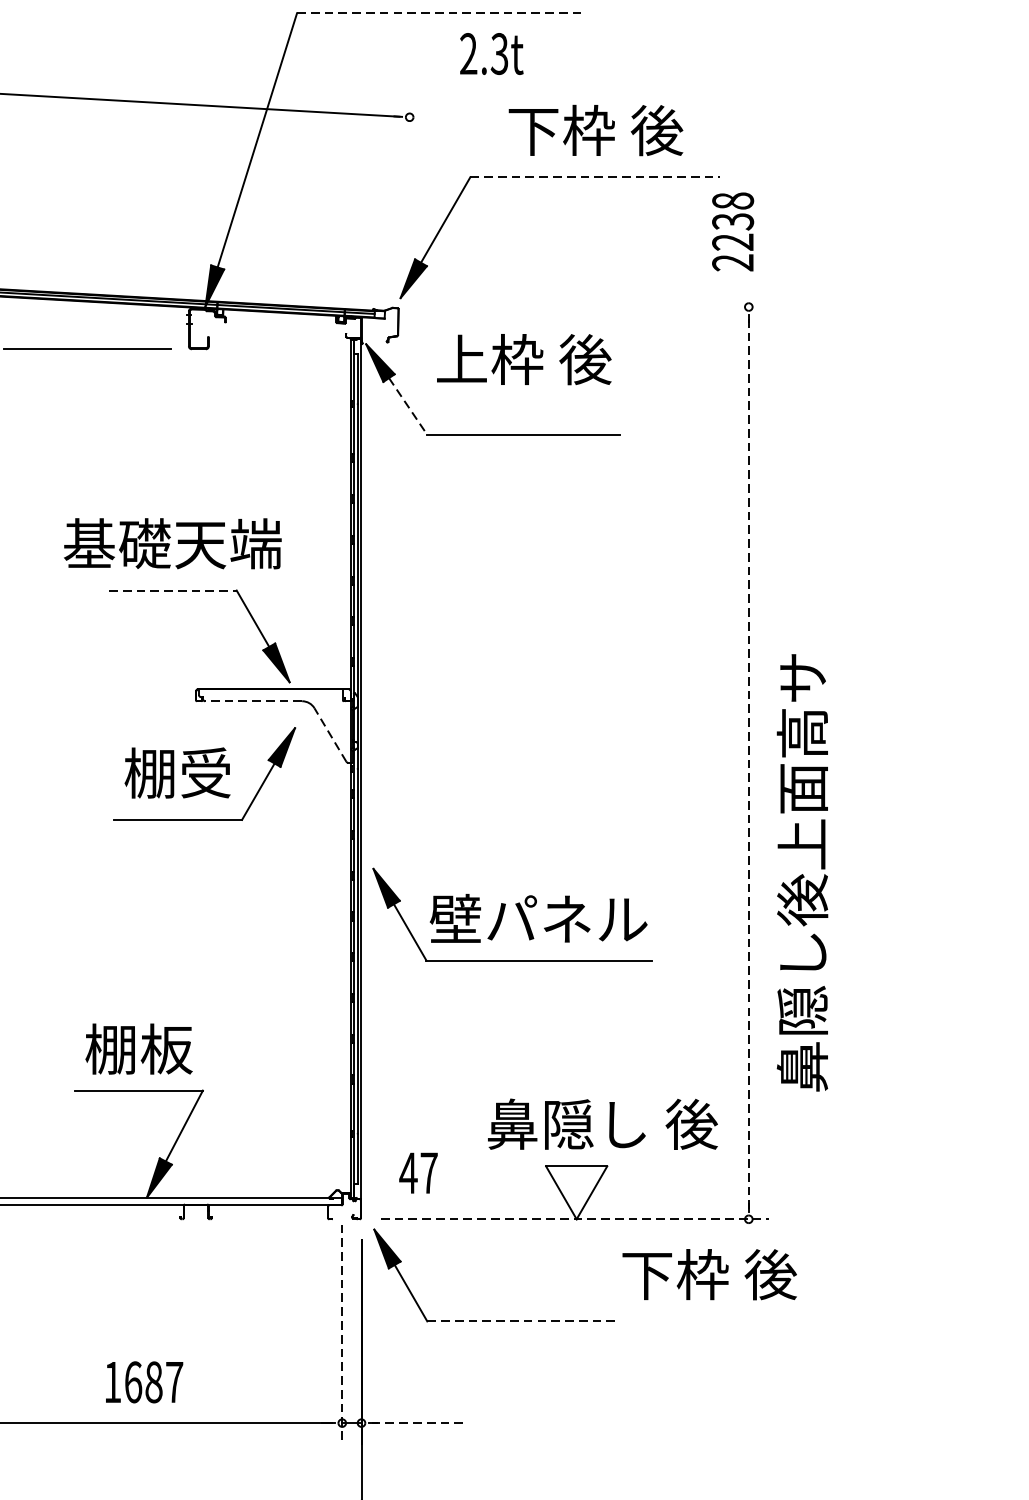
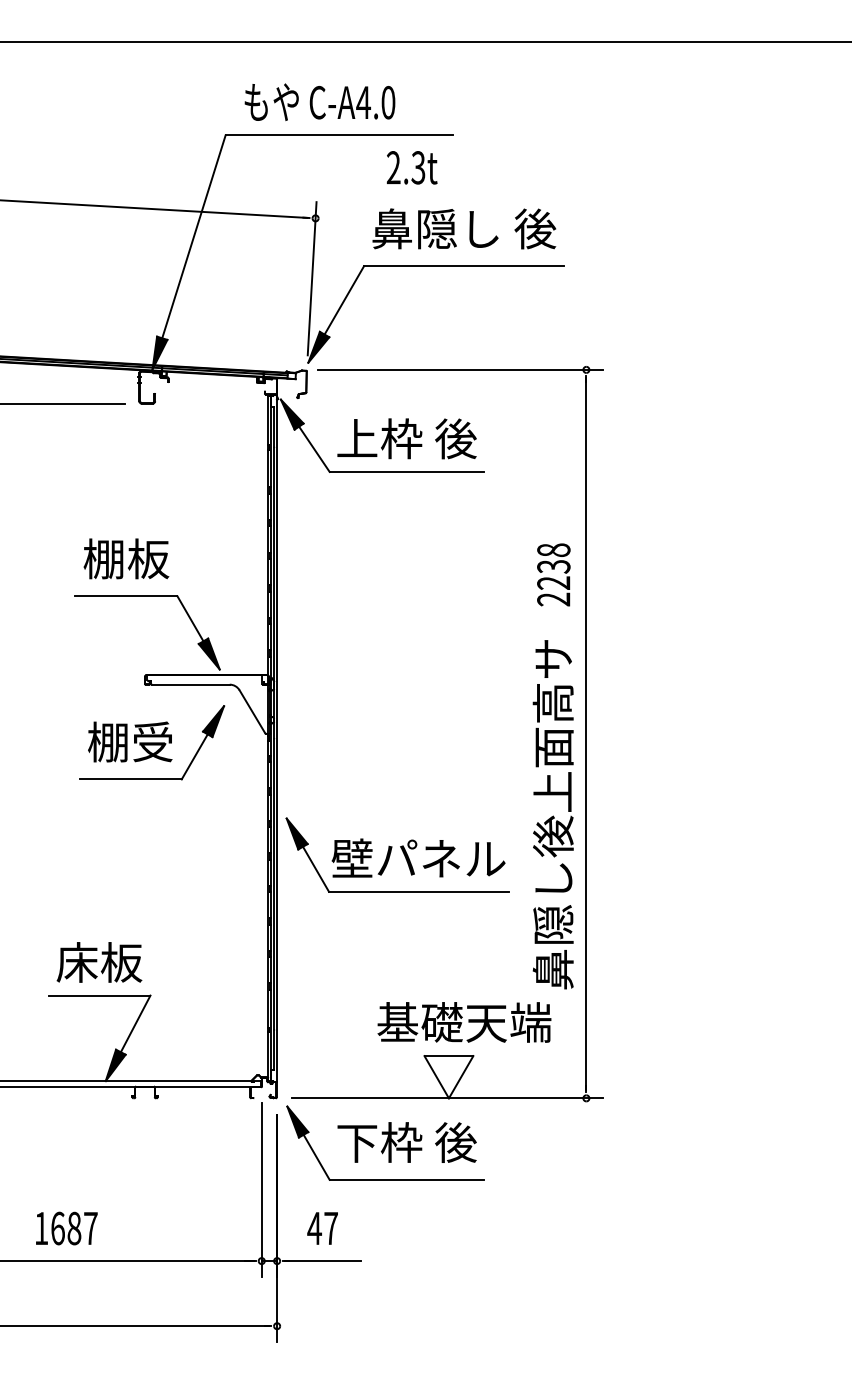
line: (439, 13) -> (339, 135), dashed -> solid
text: (492, 53) -> (412, 167), moved
text: (596, 129) -> (464, 228), 下枠 後 -> 鼻隠し 後
line: (594, 177) -> (463, 266), dashed -> solid
line: (404, 192) -> (311, 278), added
text: (732, 231) -> (553, 574), moved
line: (591, 306) -> (460, 369), added
text: (523, 359) -> (406, 438), moved
line: (408, 406) -> (314, 449), dashed -> solid
text: (172, 543) -> (126, 558), 基礎天端 -> 棚板
line: (172, 590) -> (126, 596), dashed -> solid
line: (254, 701) -> (191, 684), dashed -> solid
line: (330, 734) -> (252, 711), dashed -> solid
line: (748, 762) -> (586, 733), dashed -> solid
text: (801, 872) -> (552, 814), moved
text: (110, 1049) -> (76, 962), 棚板 -> 床板
text: (602, 1124) -> (469, 1022), 鼻隠し 後 -> 基礎天端
text: (418, 1173) -> (322, 1228), moved
line: (576, 1219) -> (448, 1098), dashed -> solid
text: (708, 1274) -> (406, 1142), moved
line: (524, 1320) -> (407, 1179), dashed -> solid
line: (341, 1334) -> (261, 1190), dashed -> solid
text: (144, 1382) -> (66, 1228), moved
line: (419, 1423) -> (323, 1261), dashed -> solid

